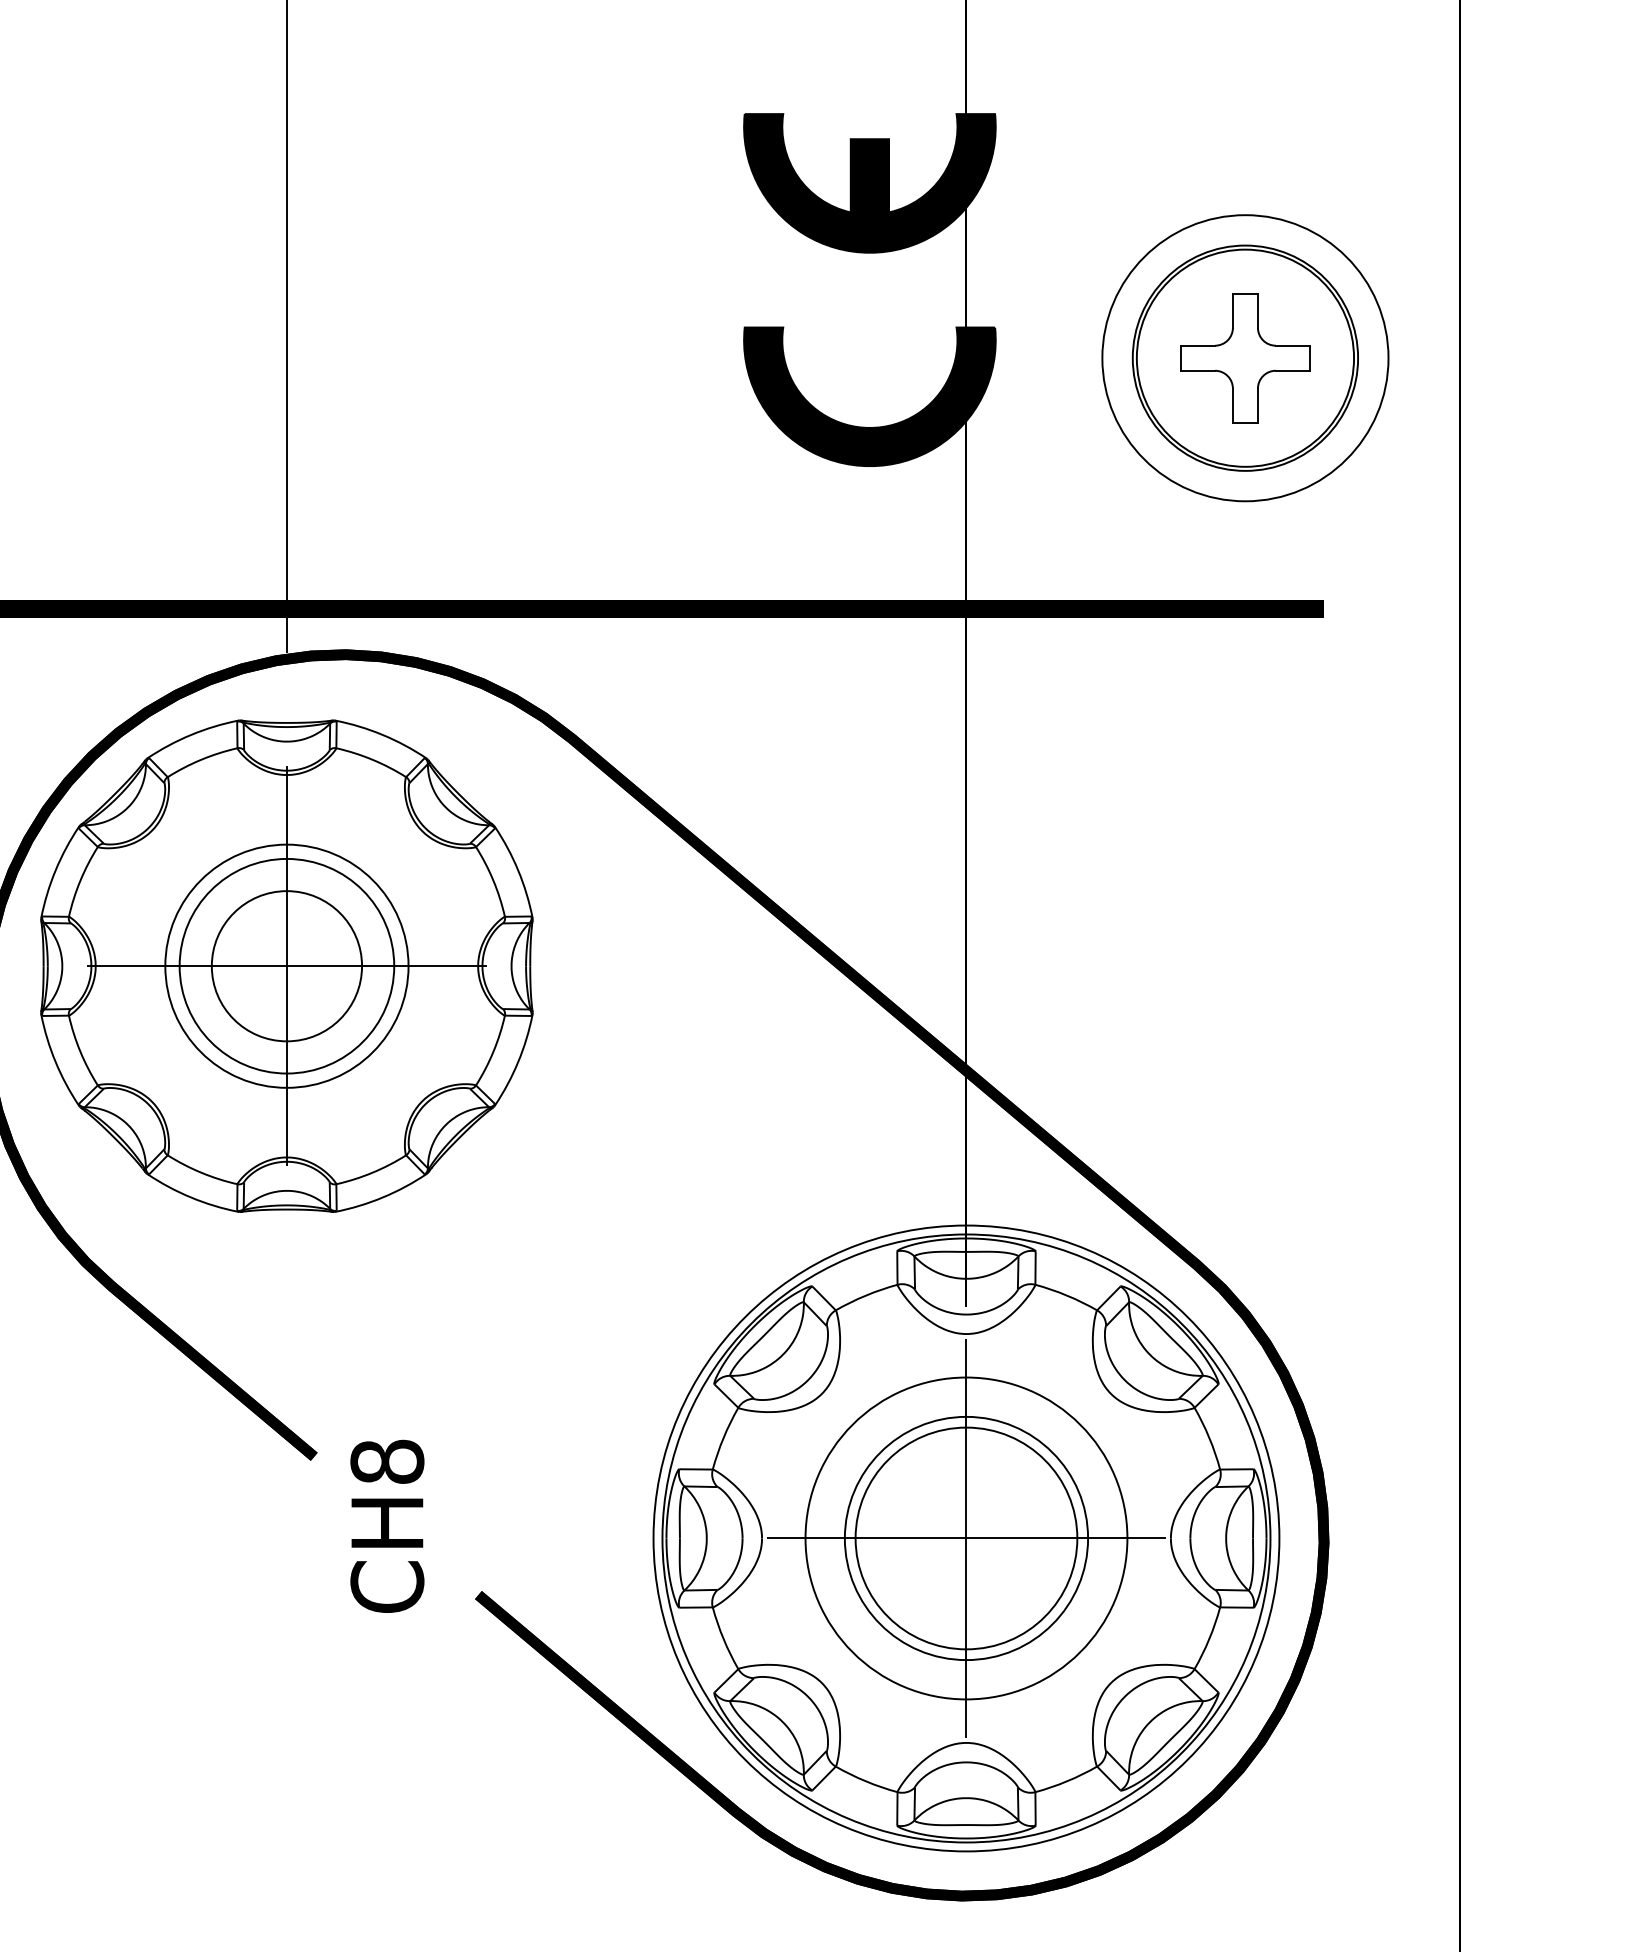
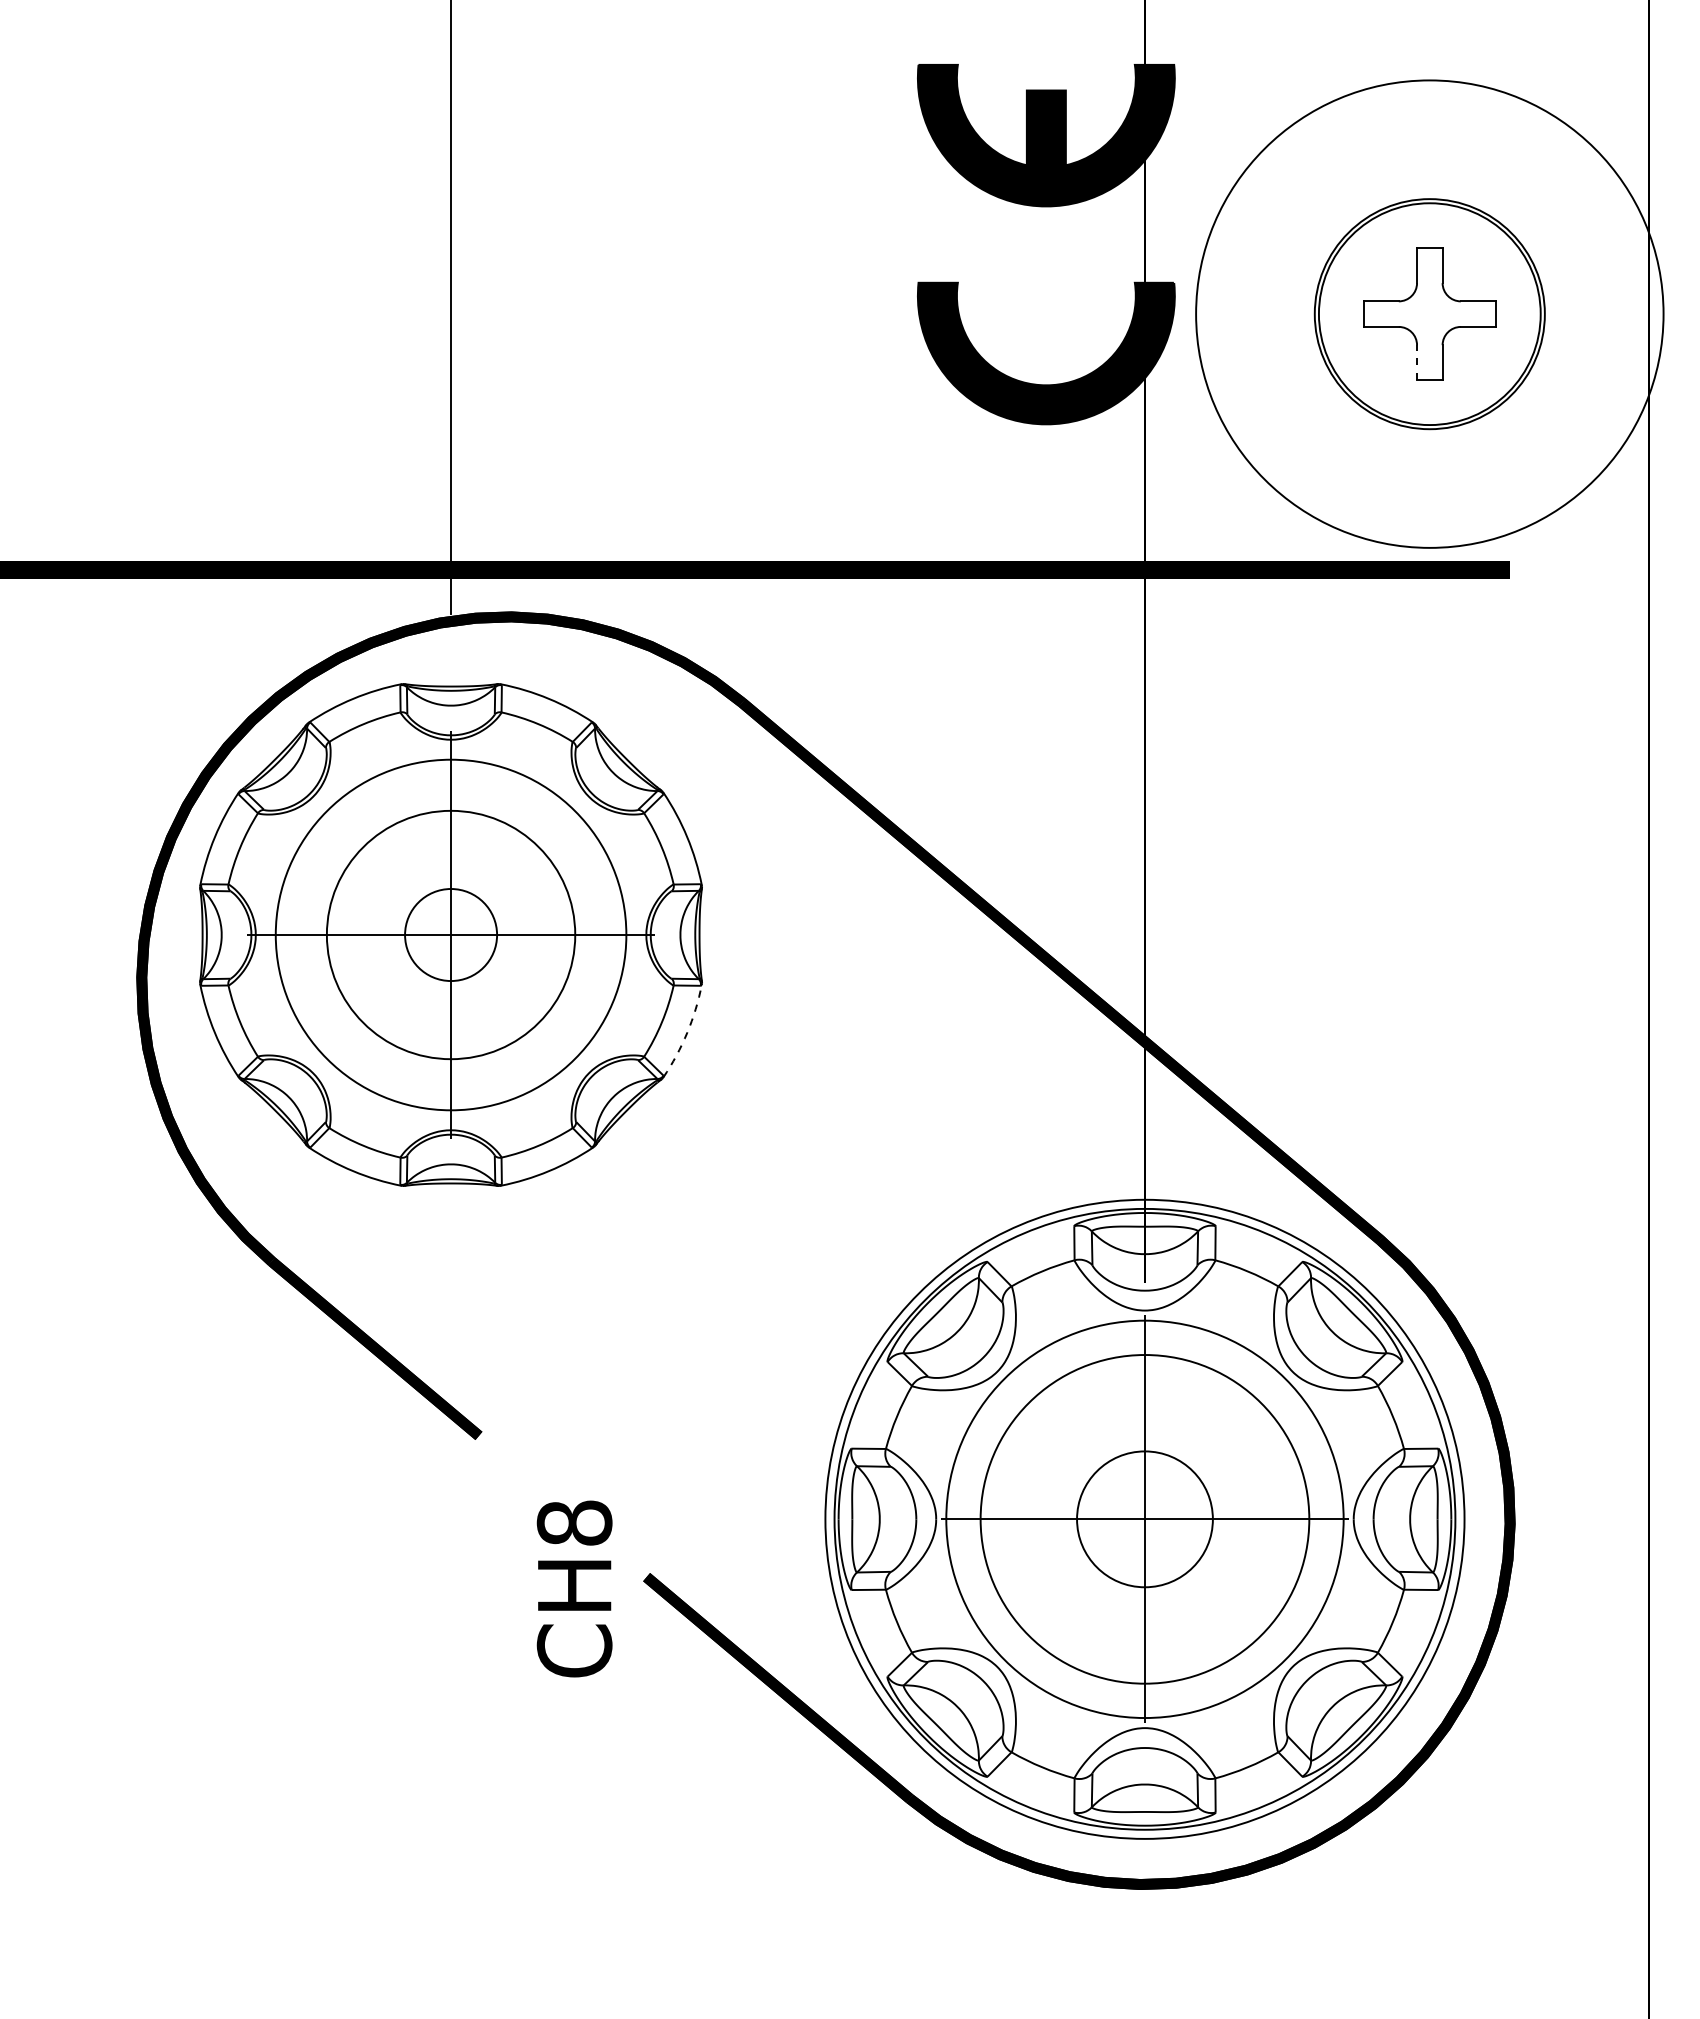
circle: (1245, 358) -> (1429, 314), size x1.6
line: (1233, 405) -> (1417, 362), solid -> dashed
circle: (286, 965) -> (450, 934), size x0.6
circle: (286, 965) -> (450, 934), size x1.6
arc: (518, 1061) -> (687, 1032), solid -> dashed
text: (387, 1525) -> (574, 1588), moved
circle: (966, 1538) -> (1144, 1519), size x0.6
circle: (966, 1538) -> (1144, 1519), size x1.6

